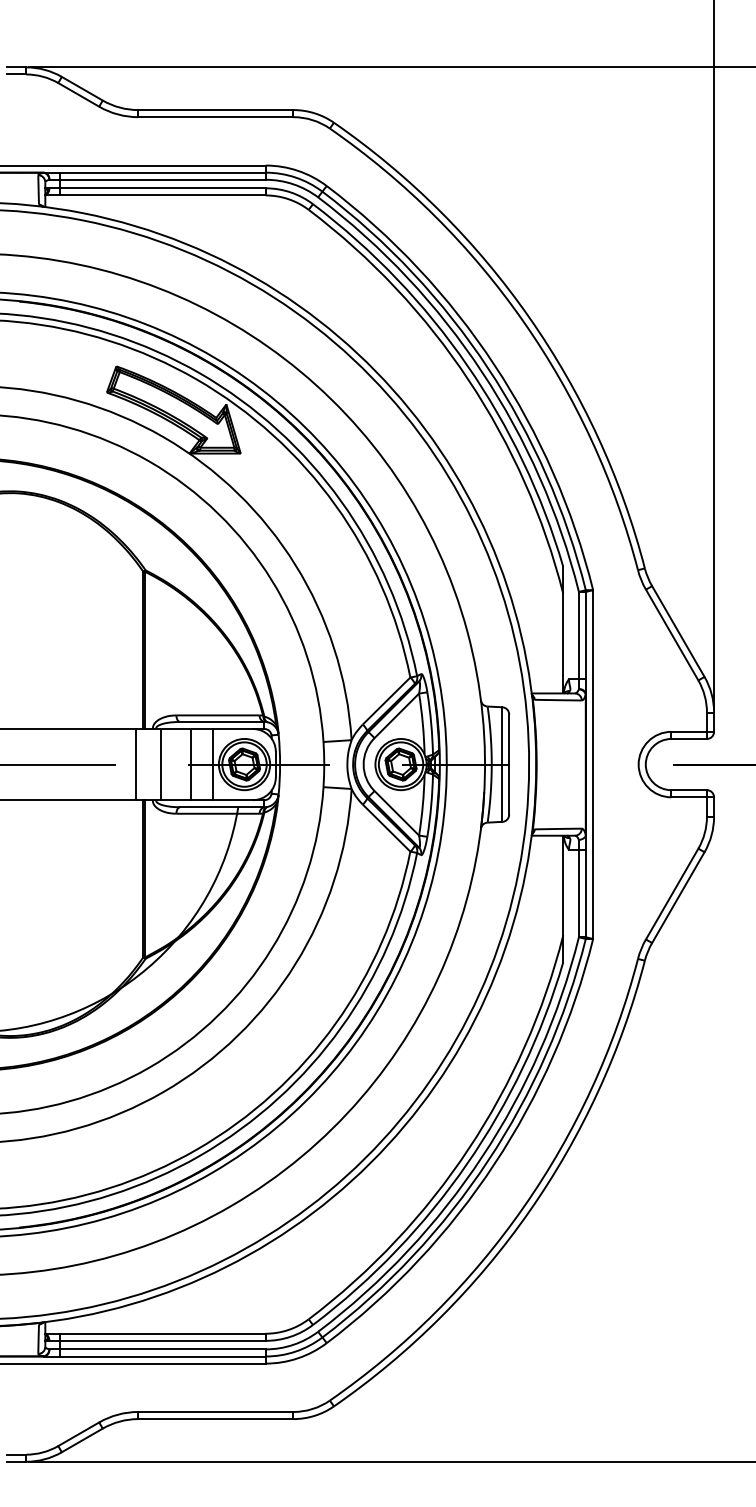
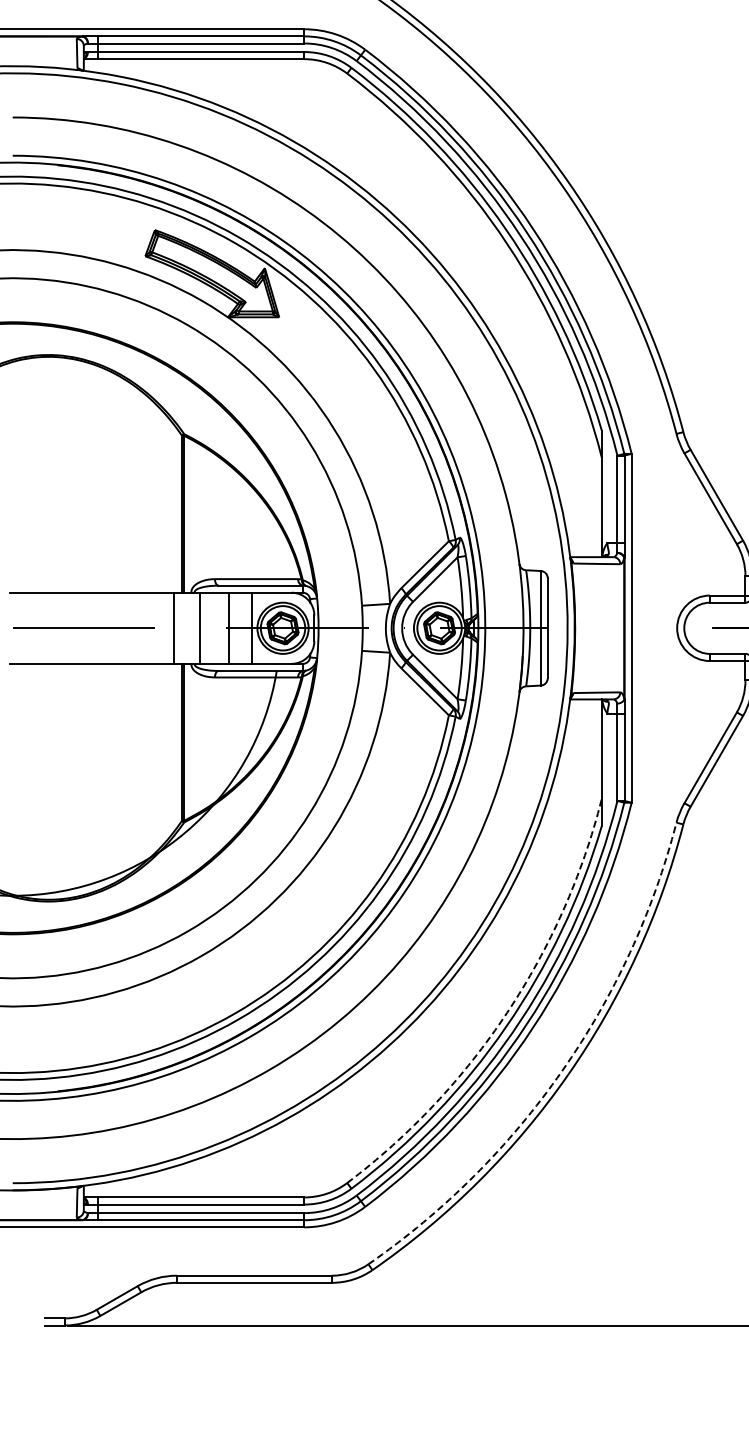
arc: (468, 1149) -> (507, 1013), solid -> dashed
arc: (523, 1207) -> (562, 1071), solid -> dashed

